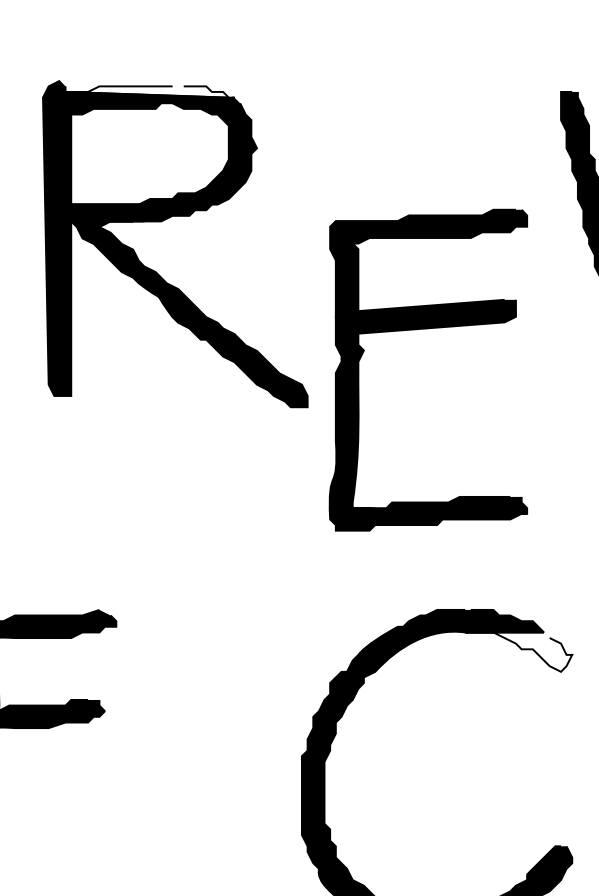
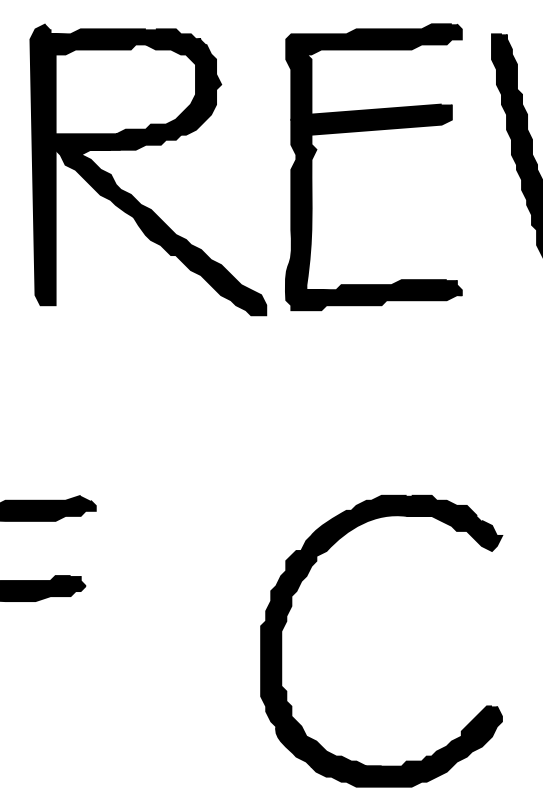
fill: (147, 92) -> (123, 34), added
part: (423, 330) -> (369, 131), moved
fill: (517, 652) -> (453, 533), added

